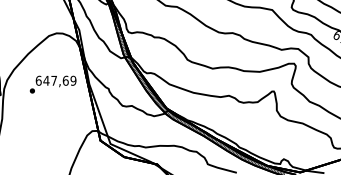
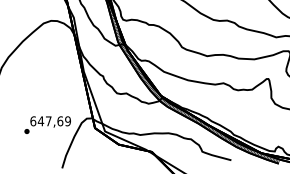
text: (52, 84) -> (47, 125), moved

